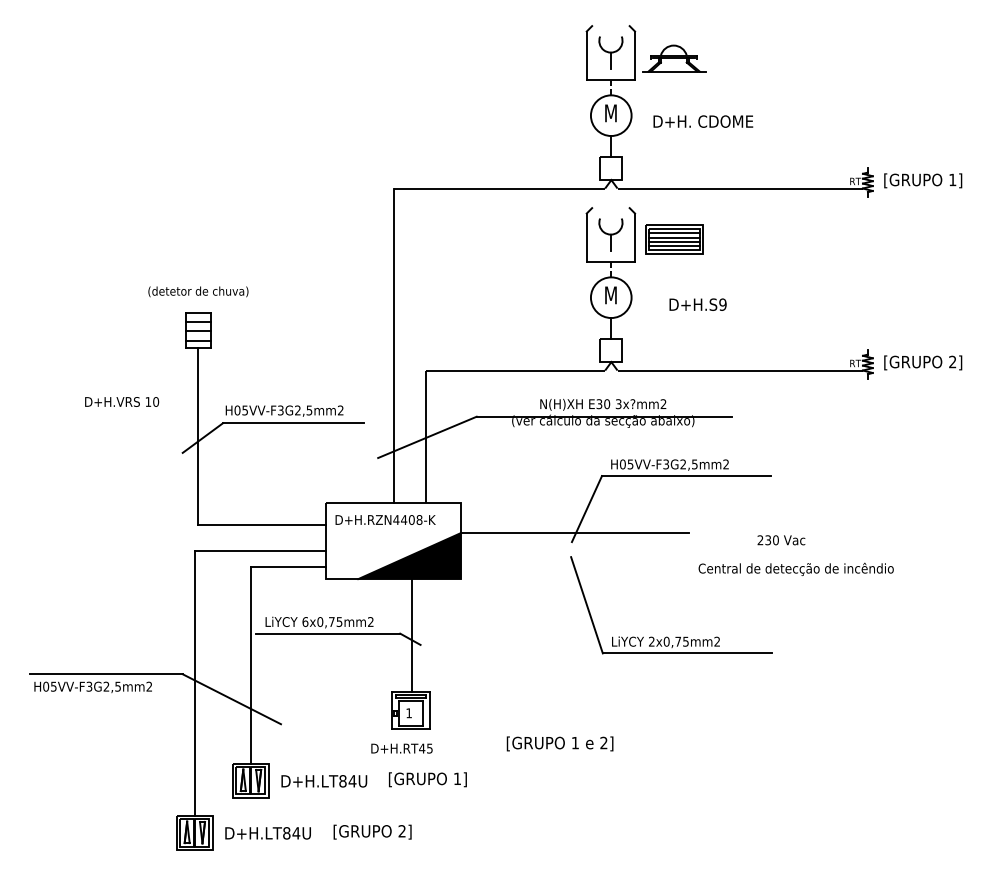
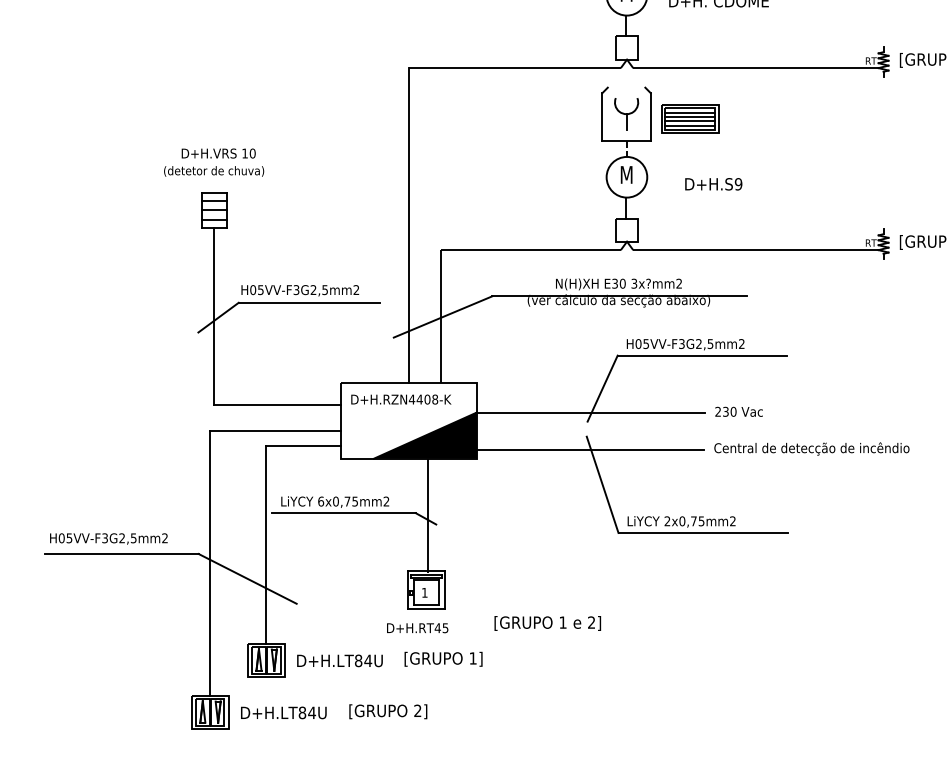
text: (122, 401) -> (219, 153), moved
text: (781, 540) -> (739, 412), moved
line: (573, 570) -> (589, 450), added
text: (92, 687) -> (108, 539), moved
text: (559, 743) -> (547, 623), moved

